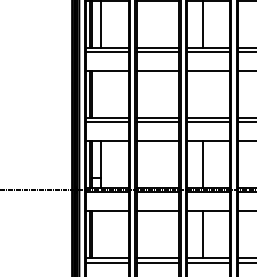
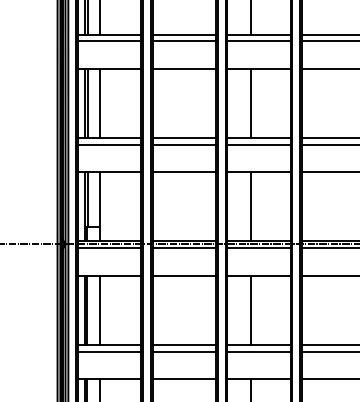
line: (100, 94) -> (99, 103), added
line: (203, 94) -> (251, 103), added
line: (100, 234) -> (99, 310), added

